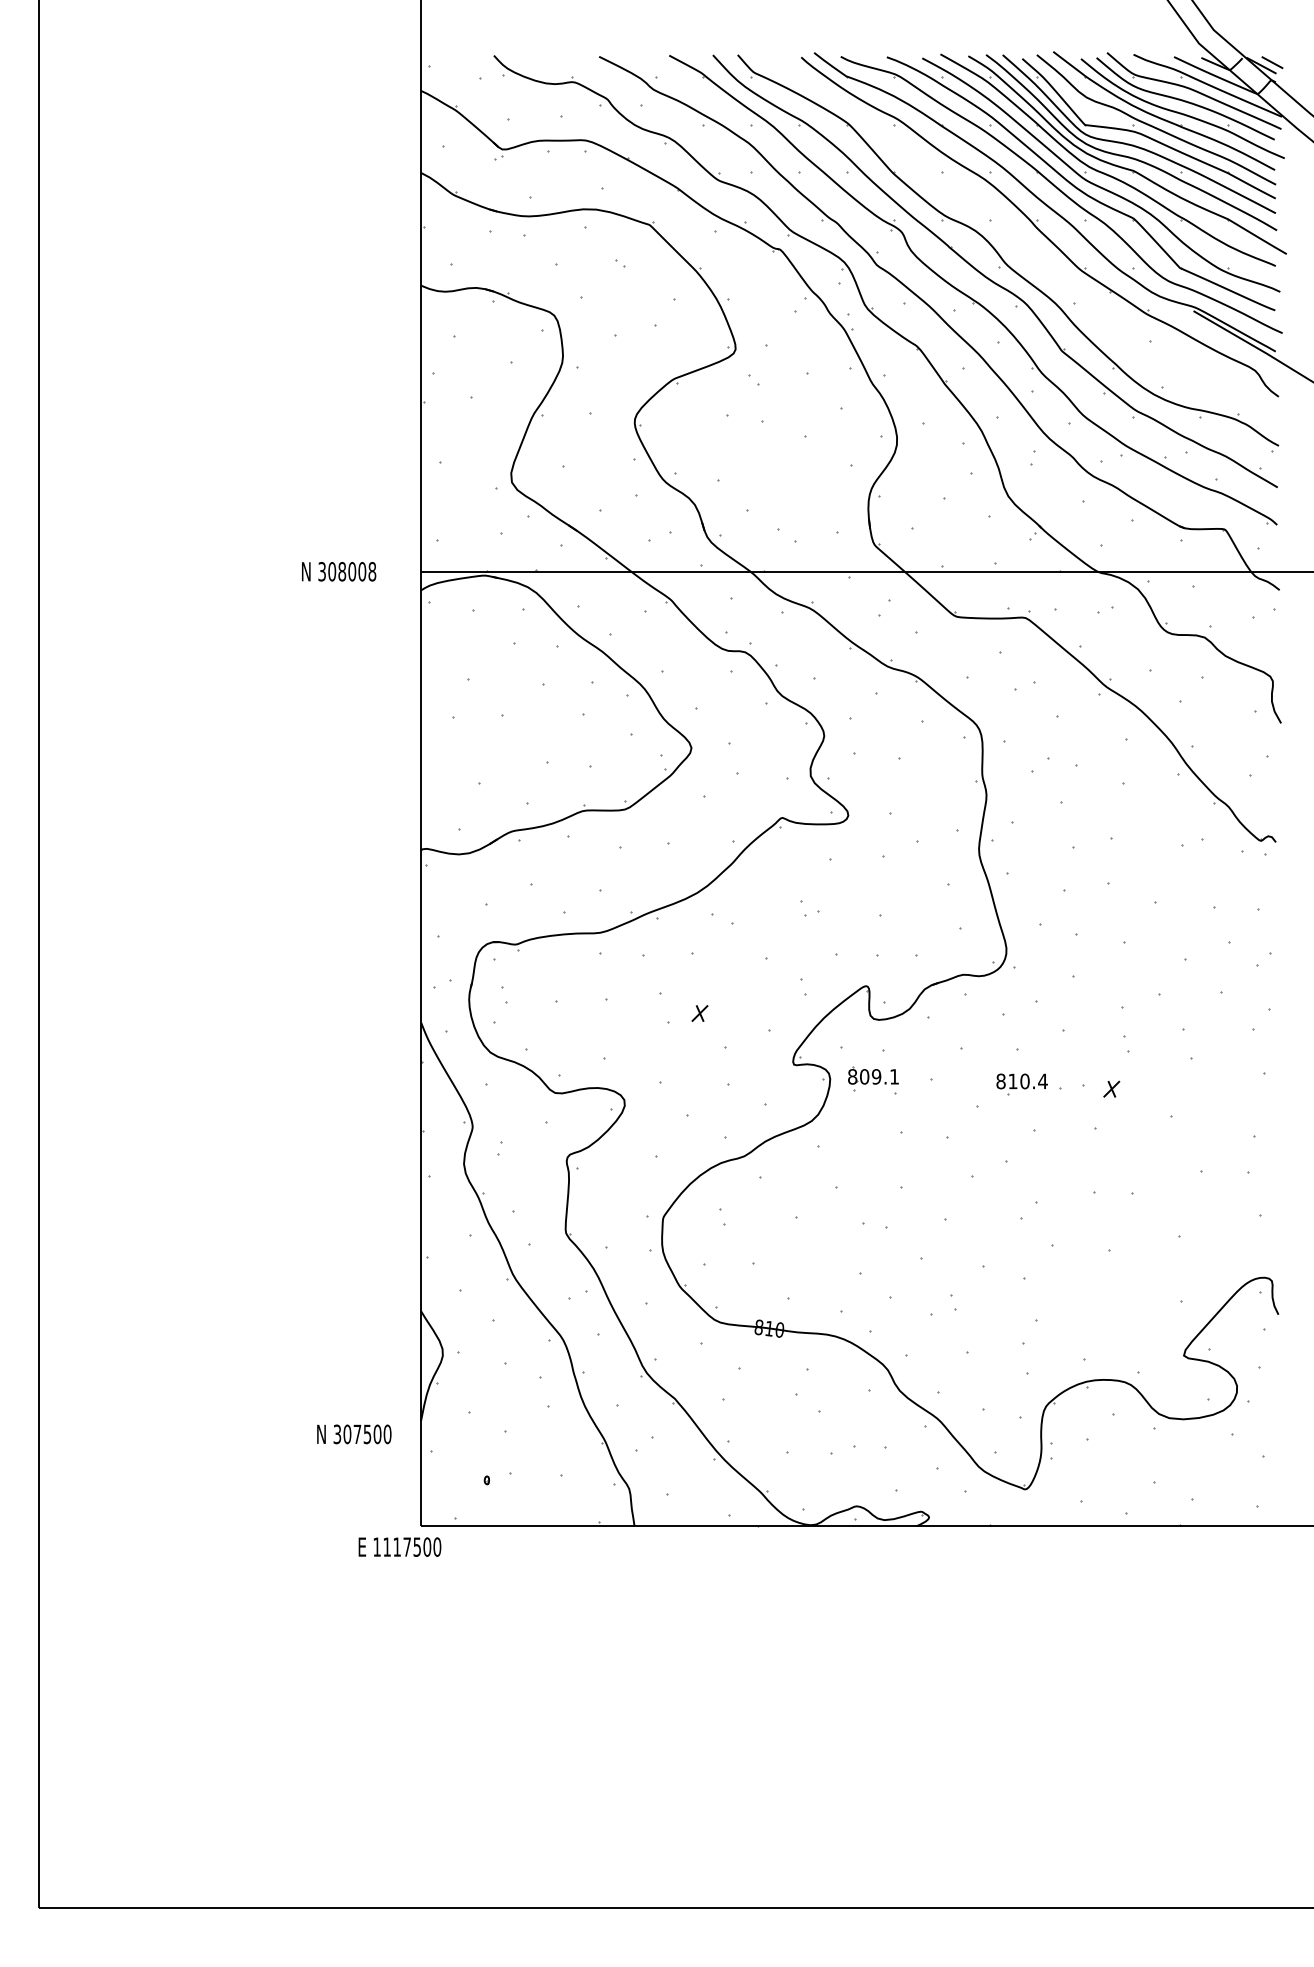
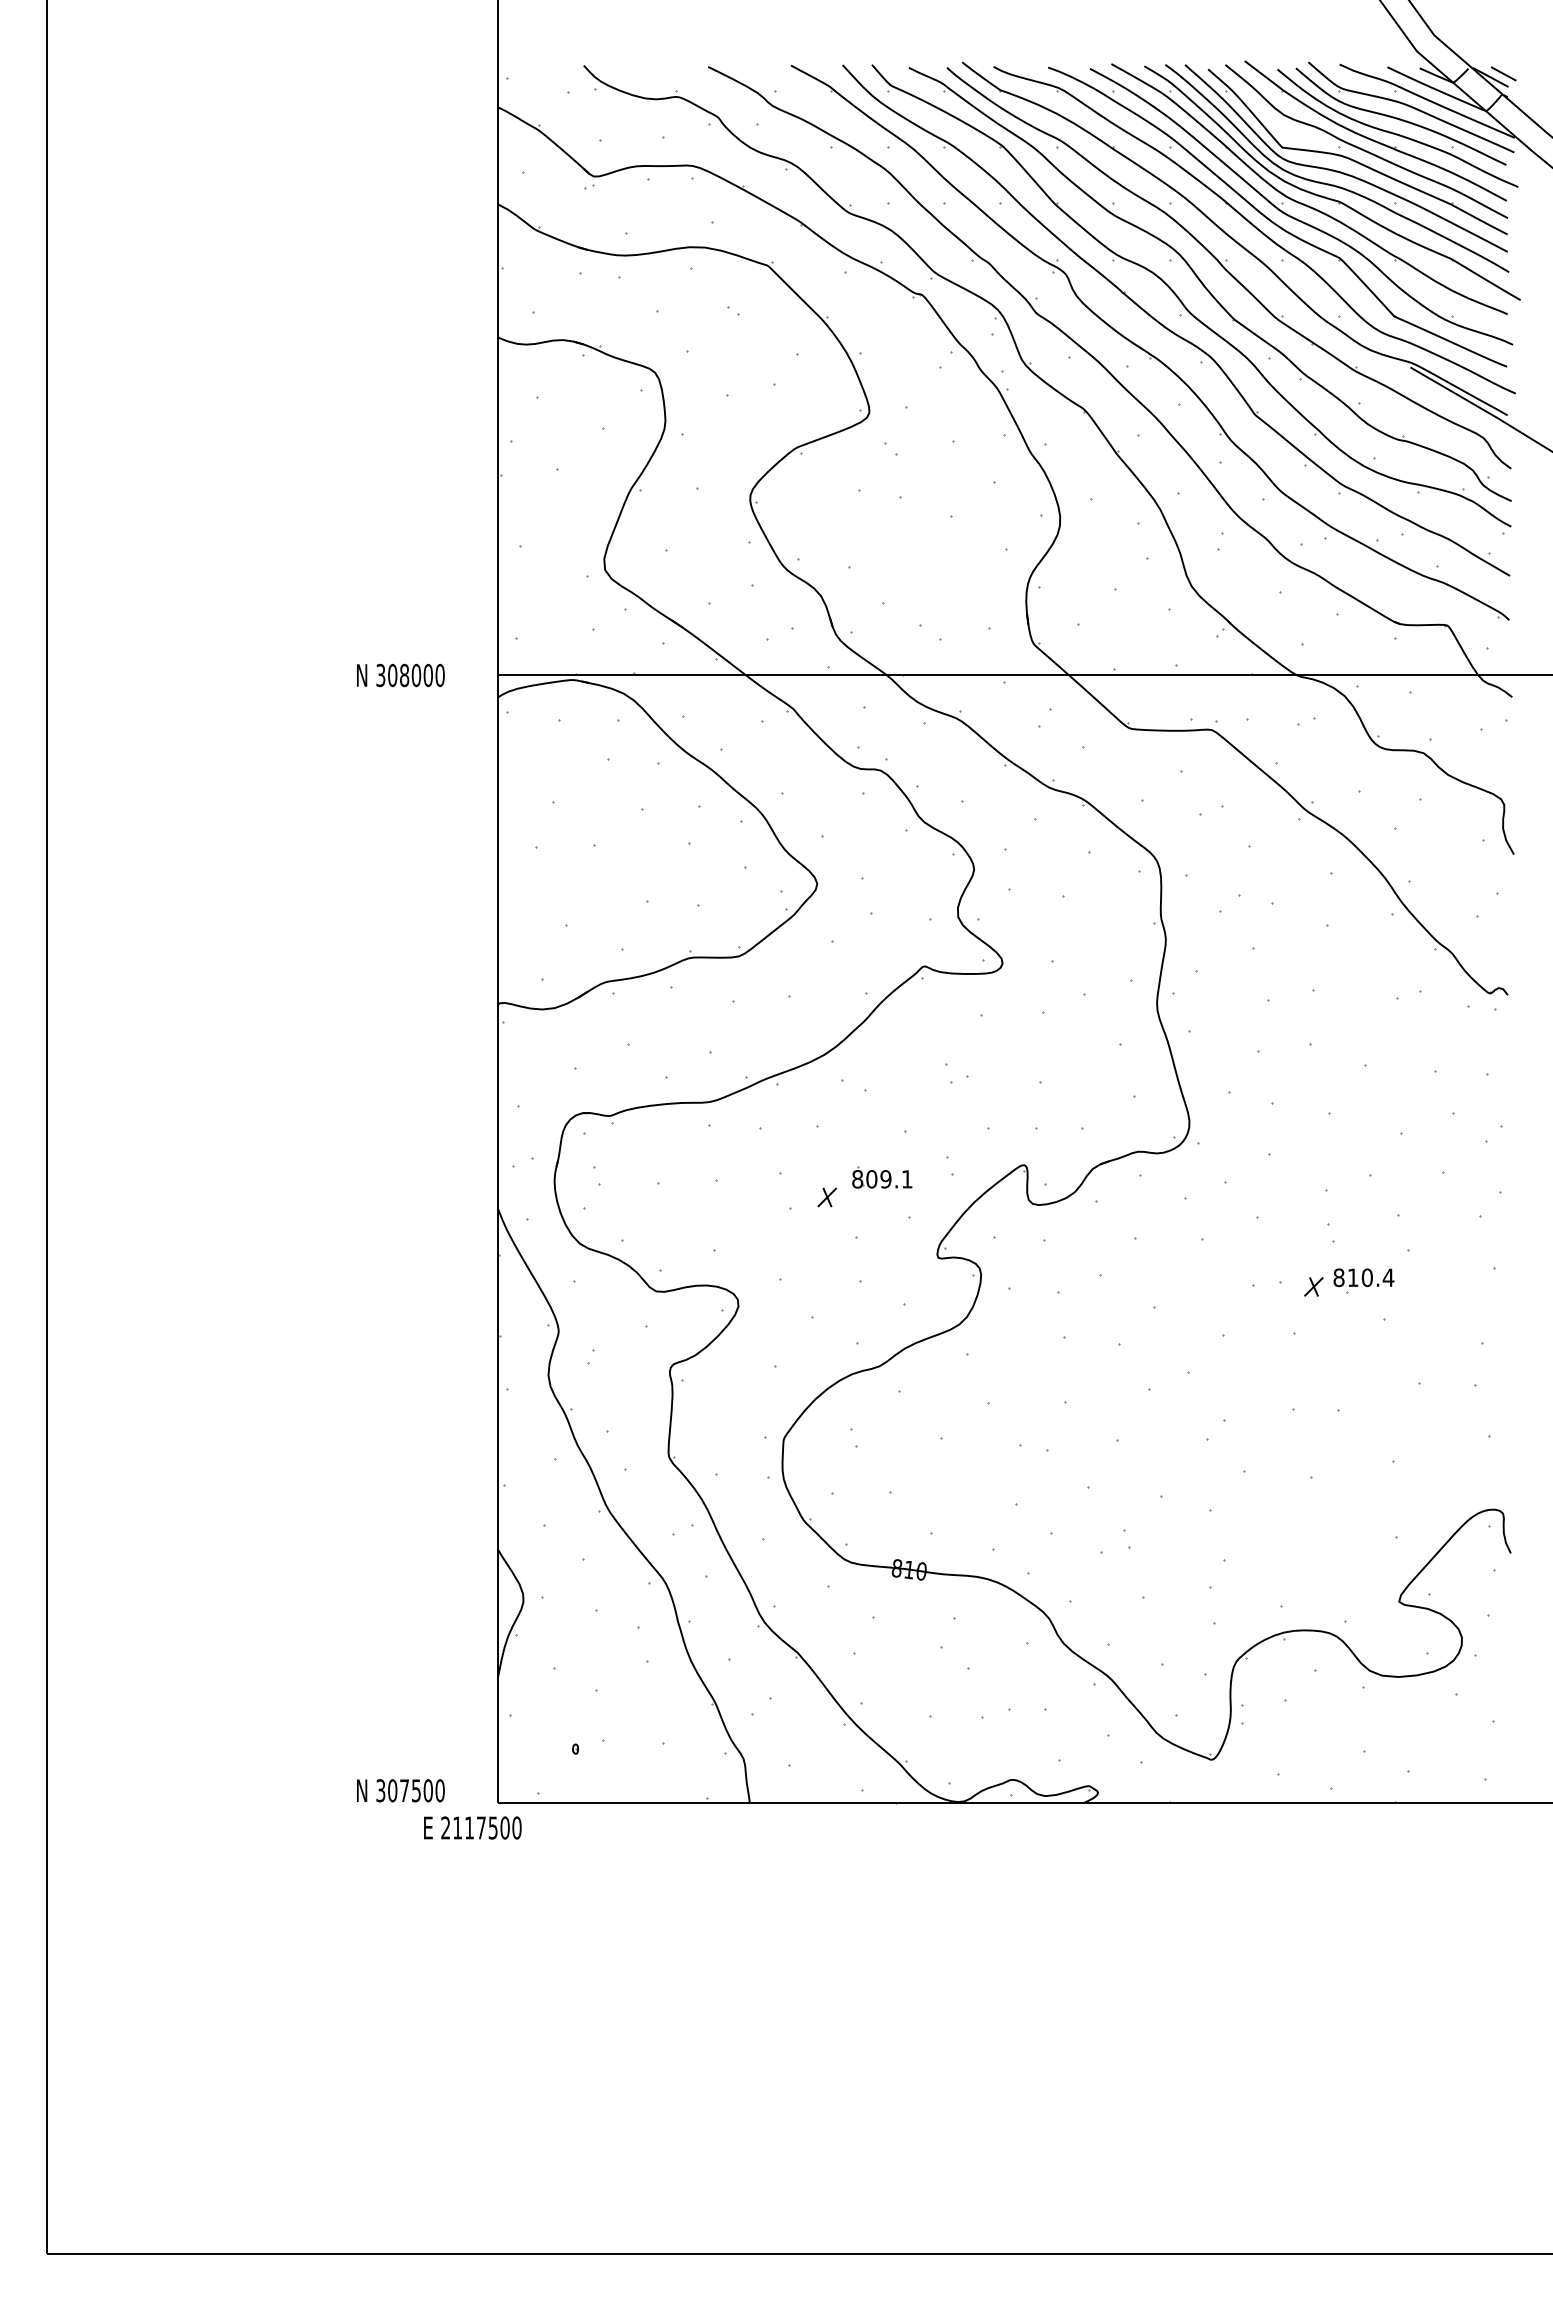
part: (1023, 240) -> (1209, 284), added
text: (371, 571) -> (439, 675), 308008 -> 308000
part: (873, 1075) -> (882, 1177), moved
part: (1021, 1083) -> (1363, 1280), moved
text: (354, 1434) -> (400, 1790), moved
text: (376, 1546) -> (445, 1827), 1117500 -> 2117500

